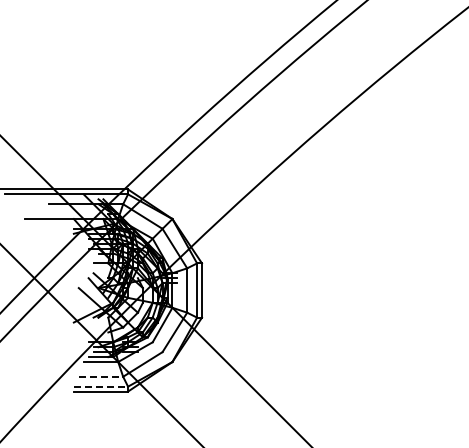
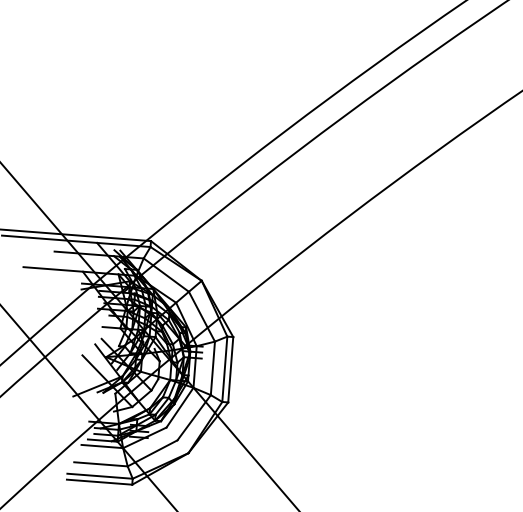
line: (101, 376) -> (101, 464), dashed -> solid
line: (101, 386) -> (100, 476), dashed -> solid

